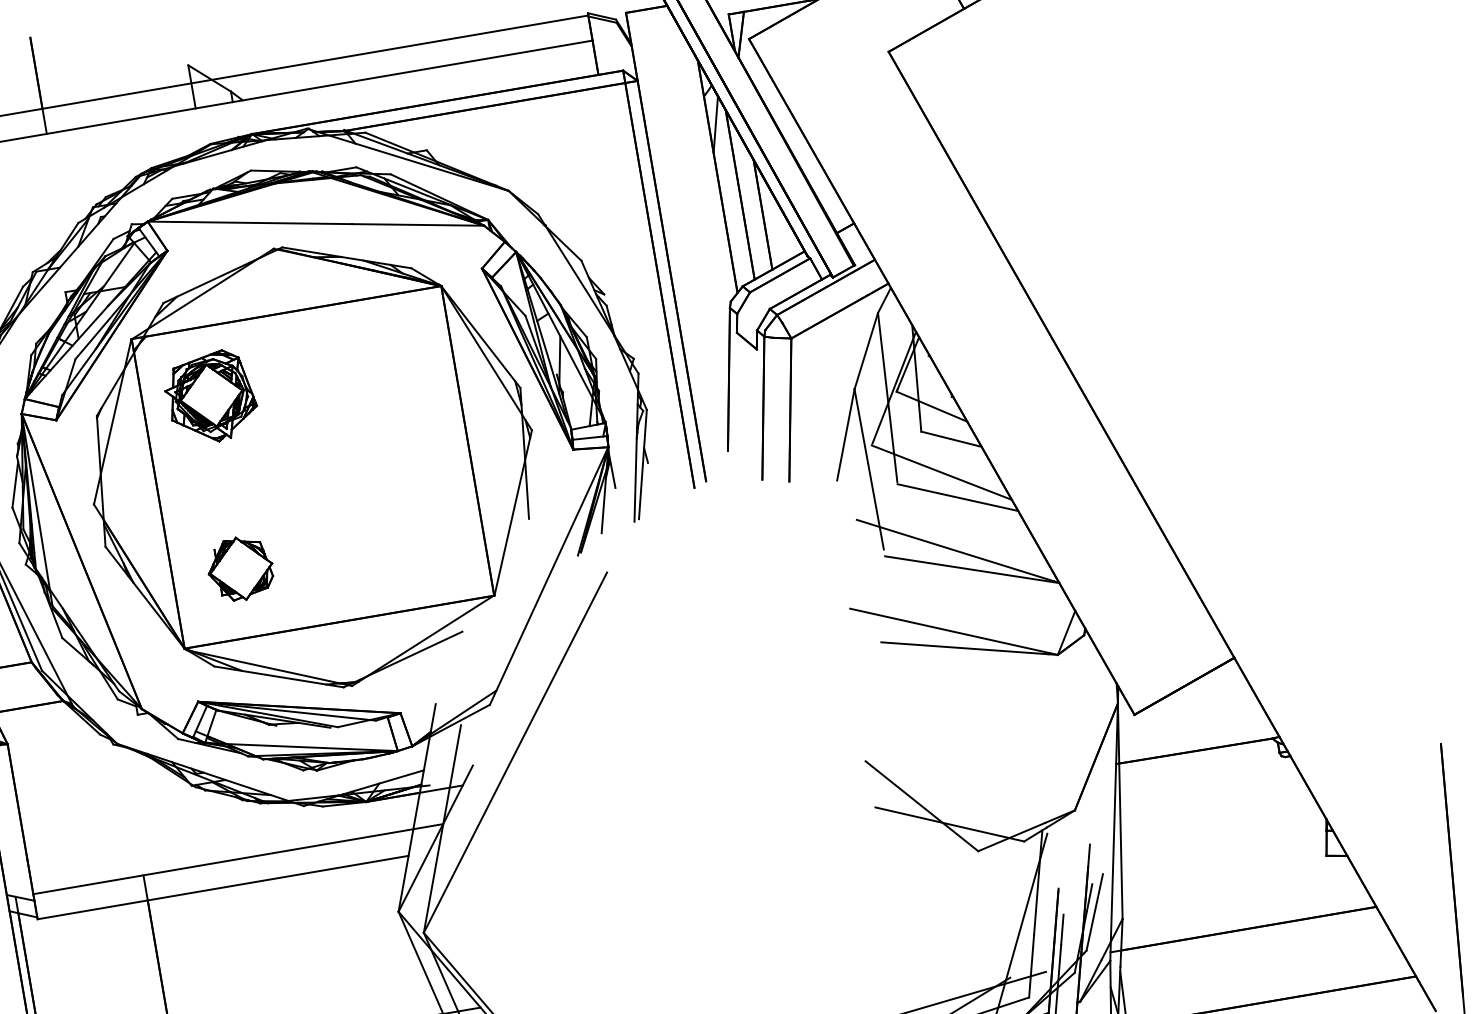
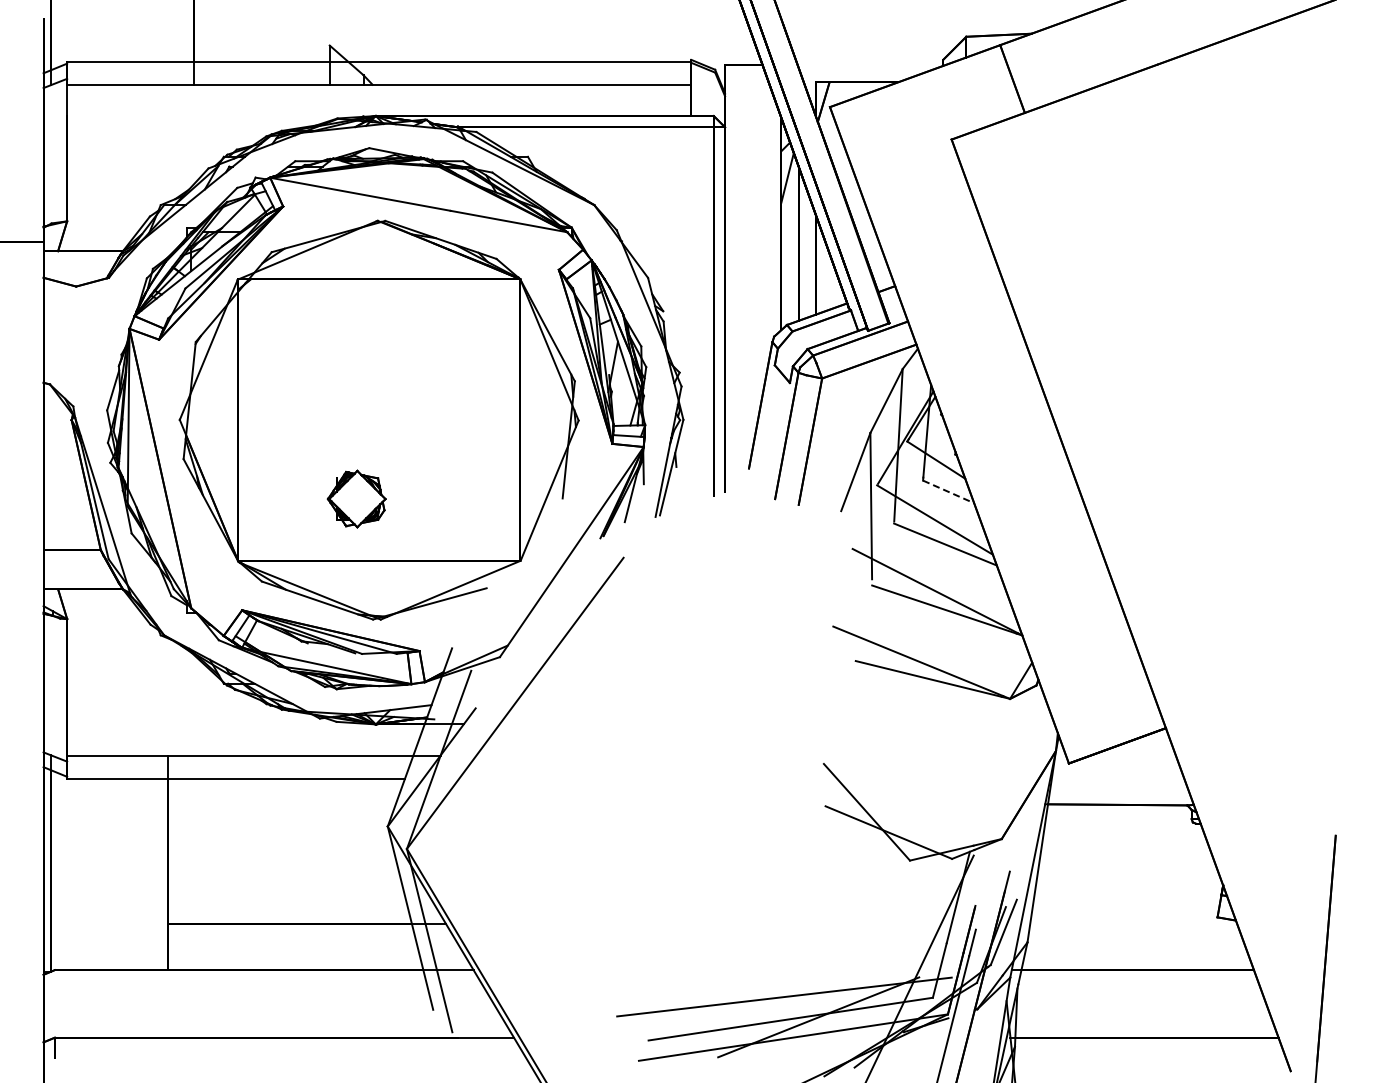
part: (210, 397) -> (299, 342), removed
line: (951, 438) -> (948, 491), solid -> dashed
part: (240, 568) -> (356, 498), moved

